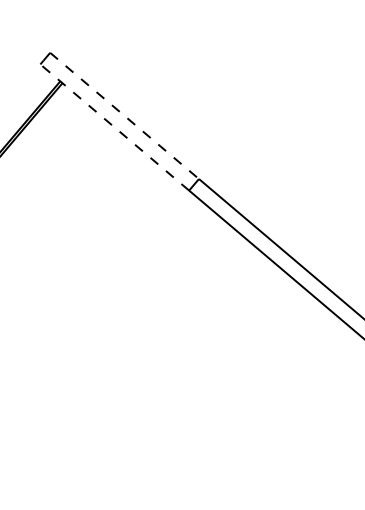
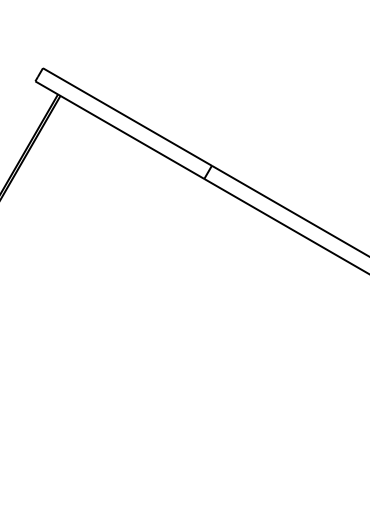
line: (124, 116) -> (127, 117), dashed -> solid
line: (114, 127) -> (119, 130), dashed -> solid

